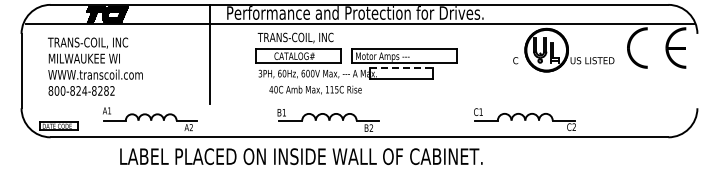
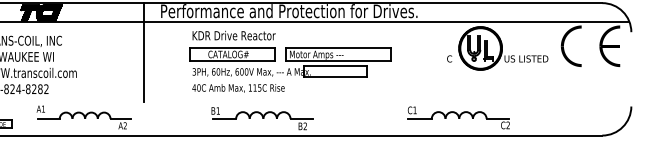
text: (299, 37) -> (233, 35), TRANS-COIL, INC -> KDR Drive Reactor
line: (402, 67) -> (336, 65), dashed -> solid
text: (315, 89) -> (238, 87), moved

